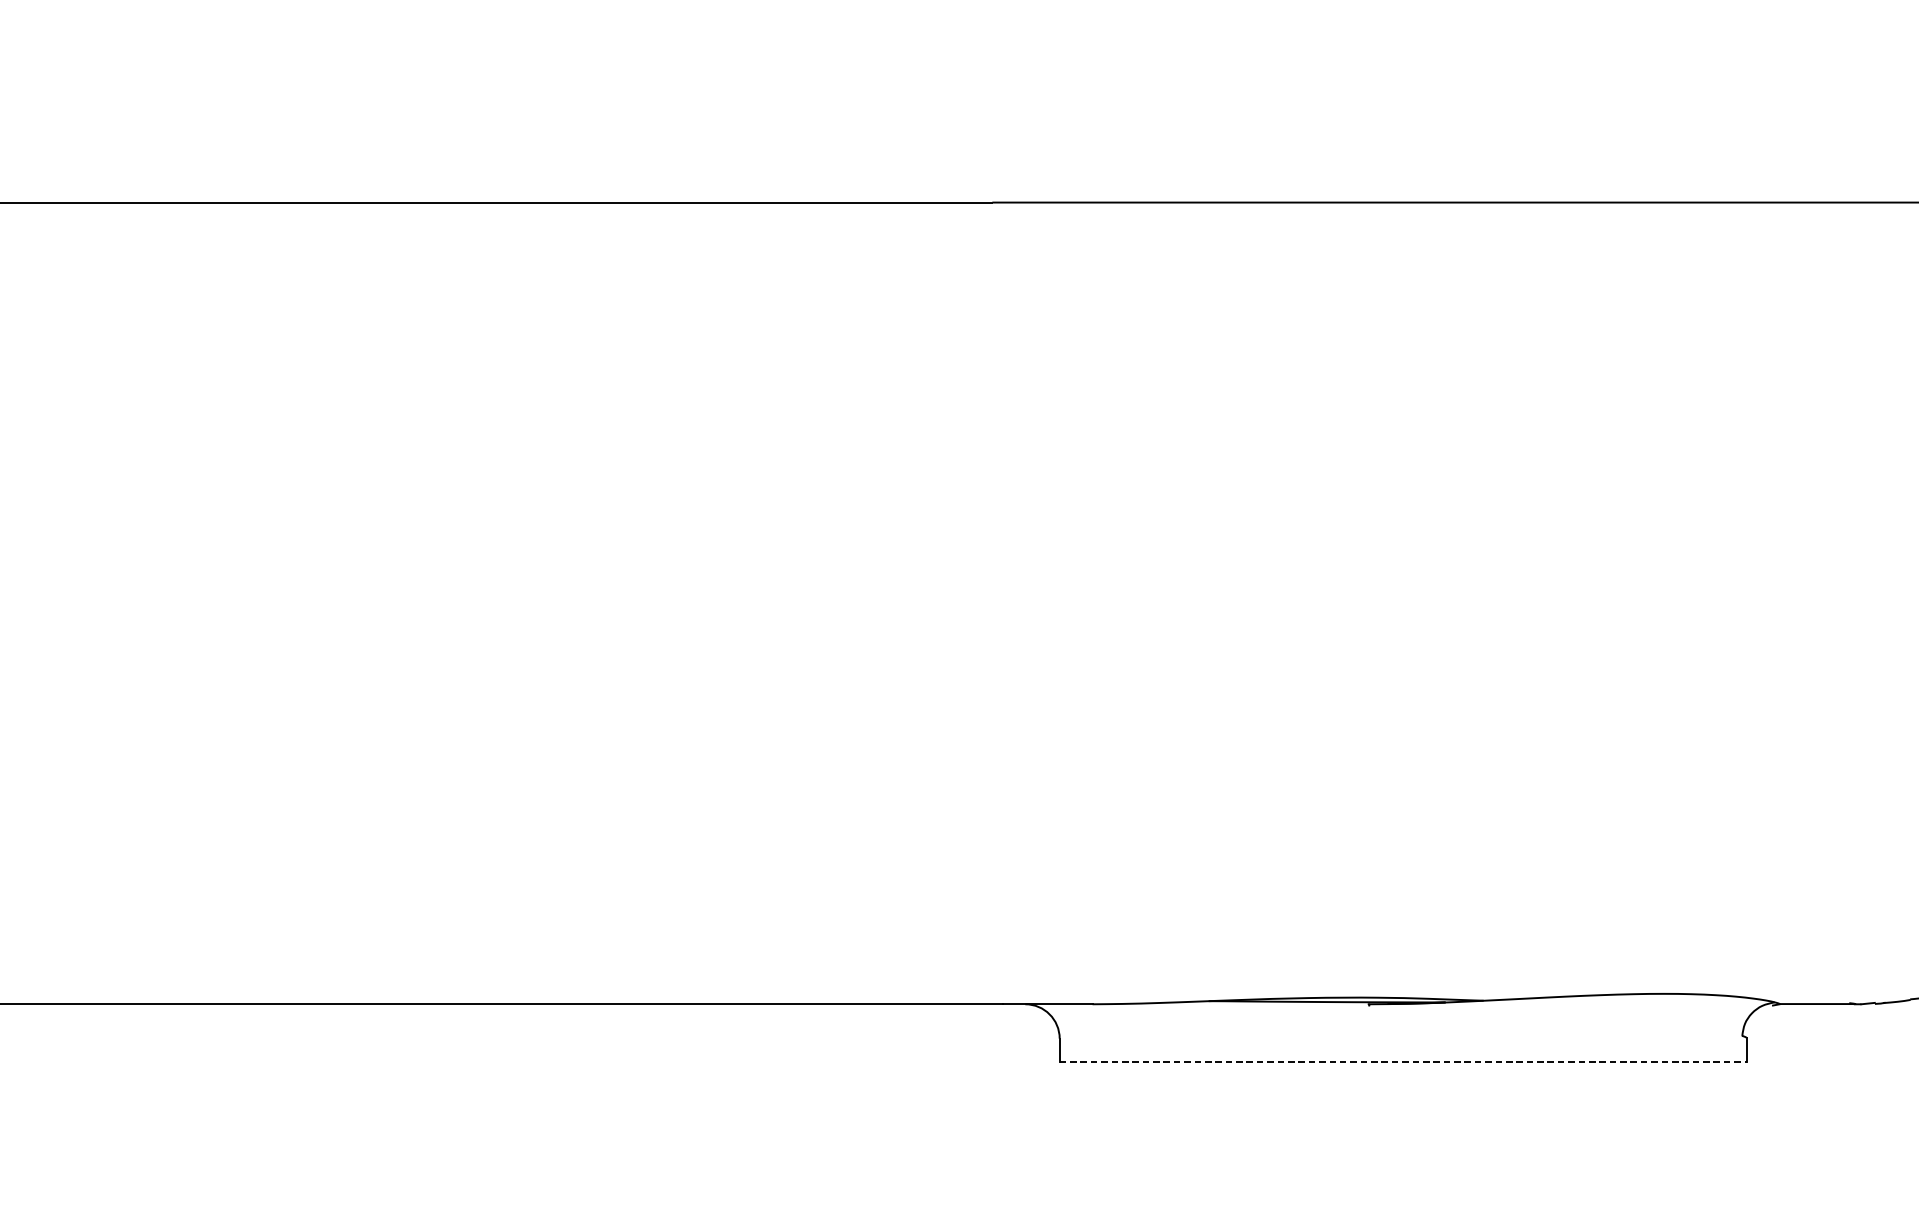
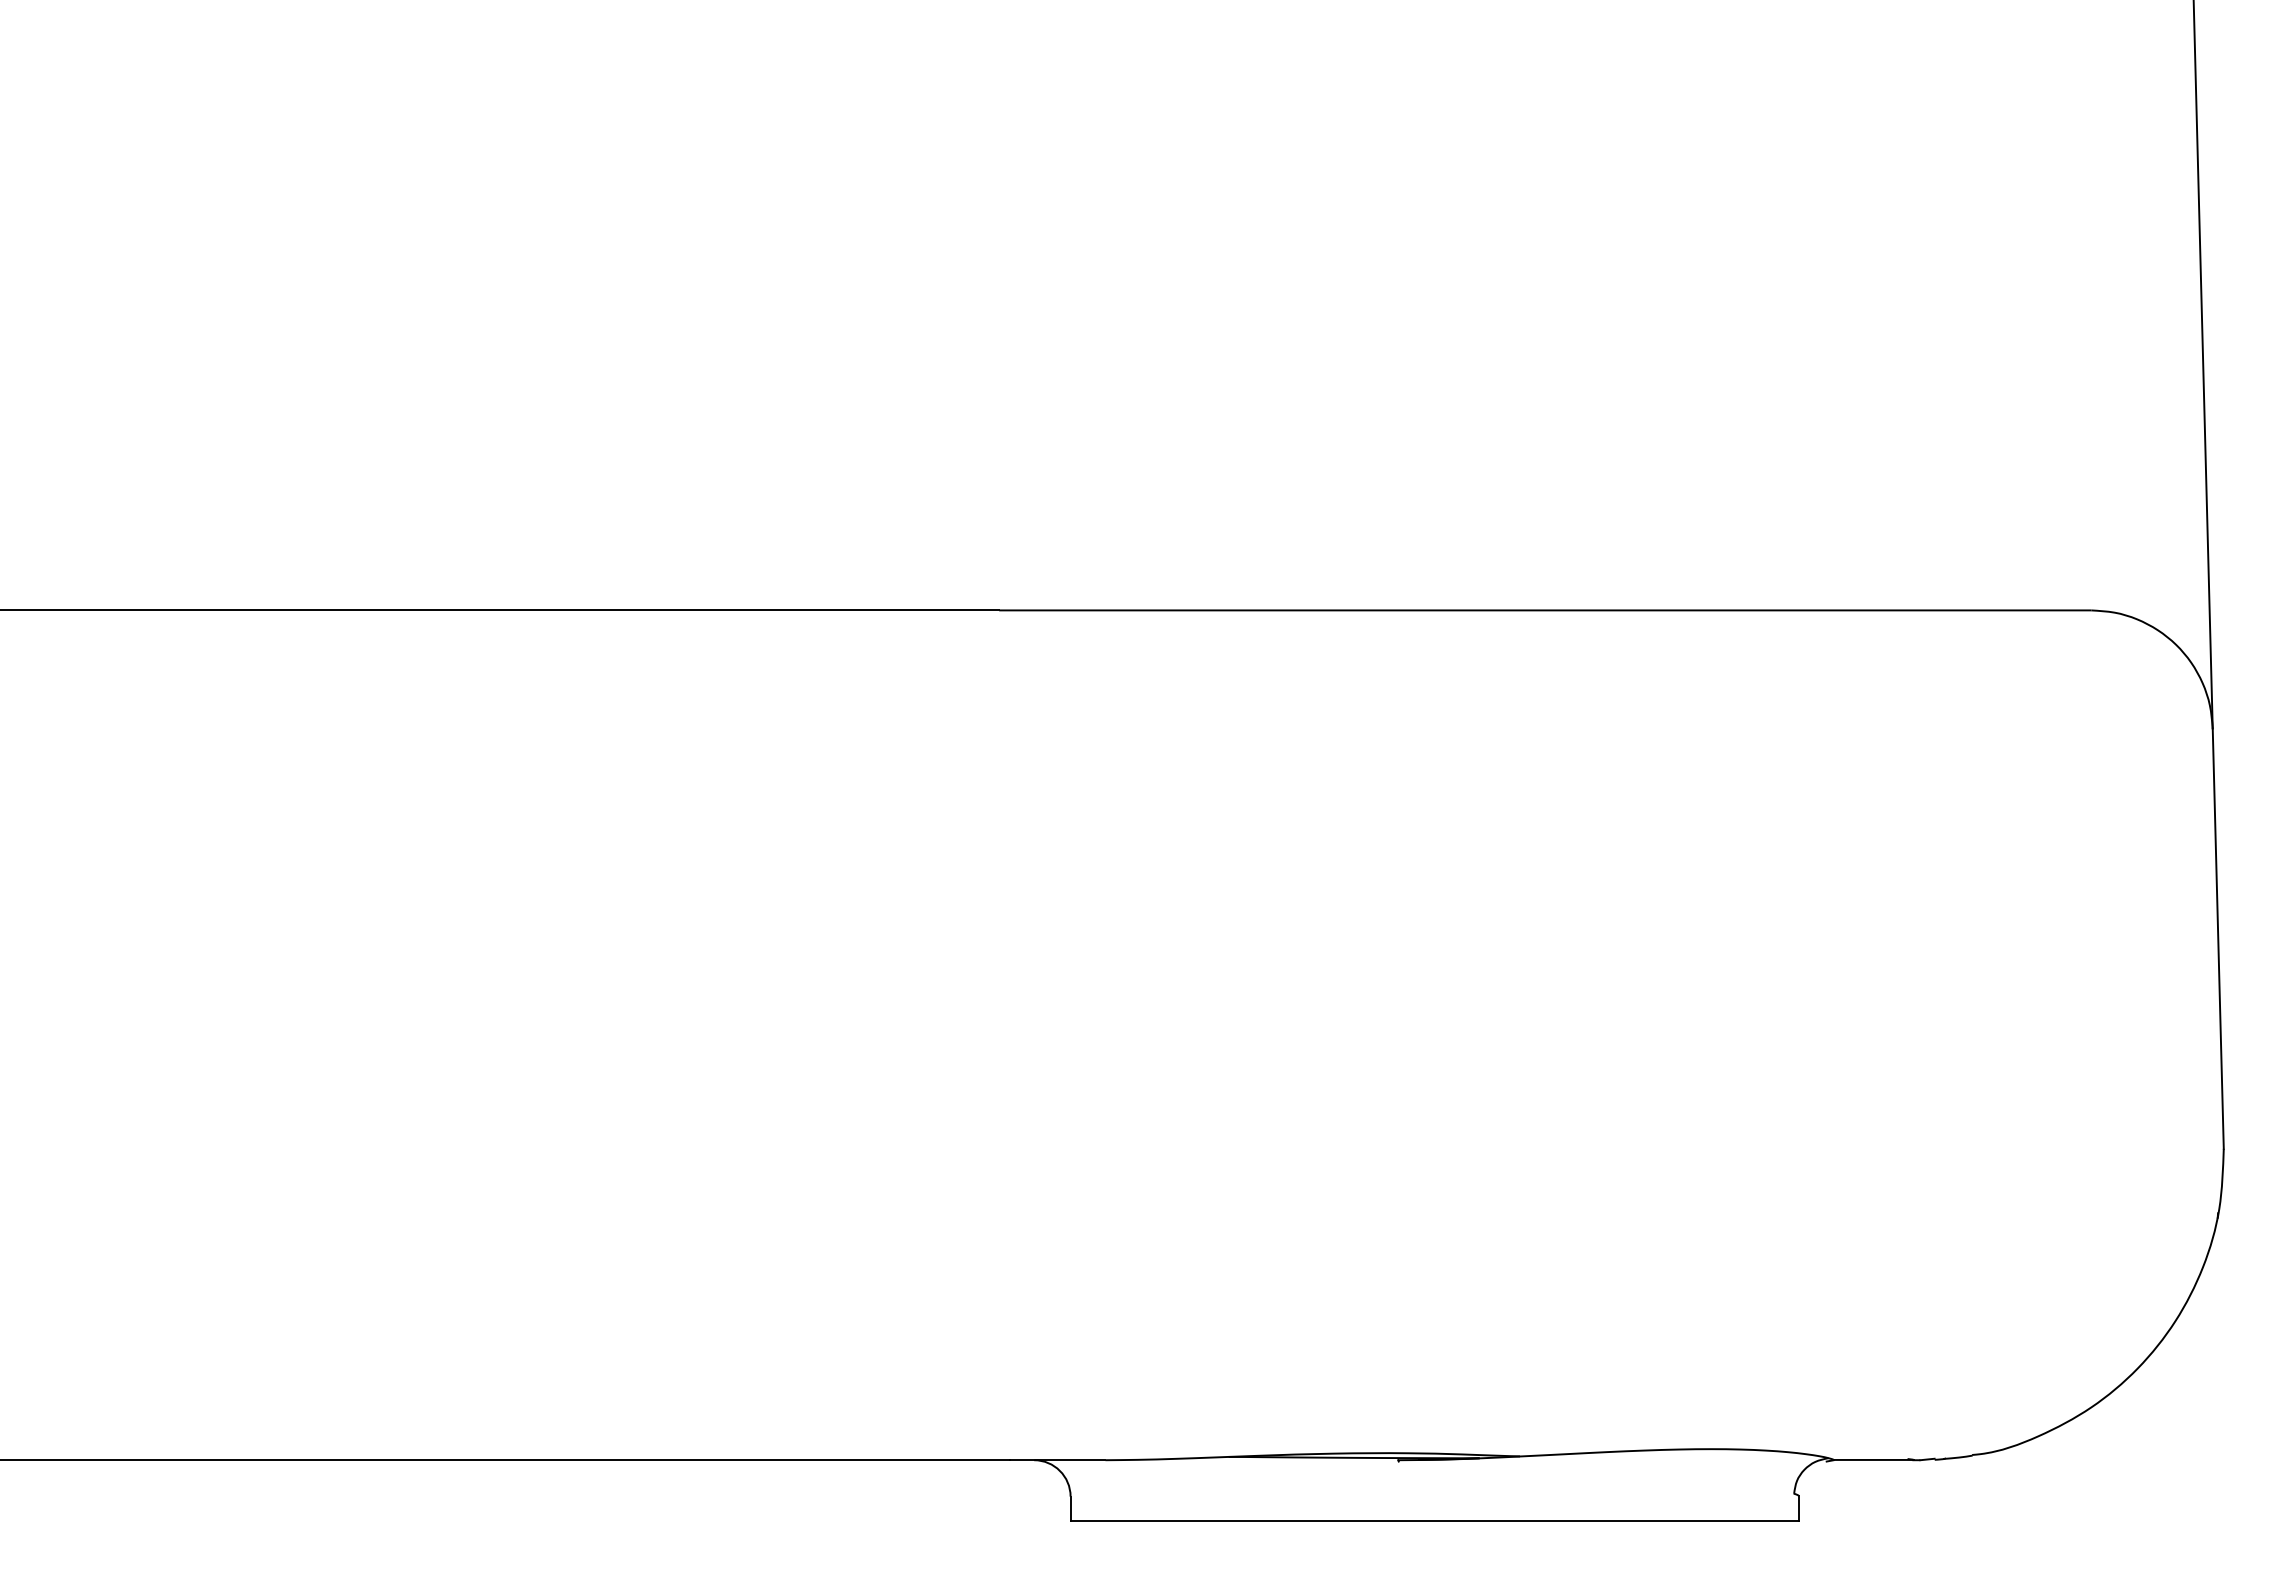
line: (1403, 1061) -> (1435, 1520), dashed -> solid

